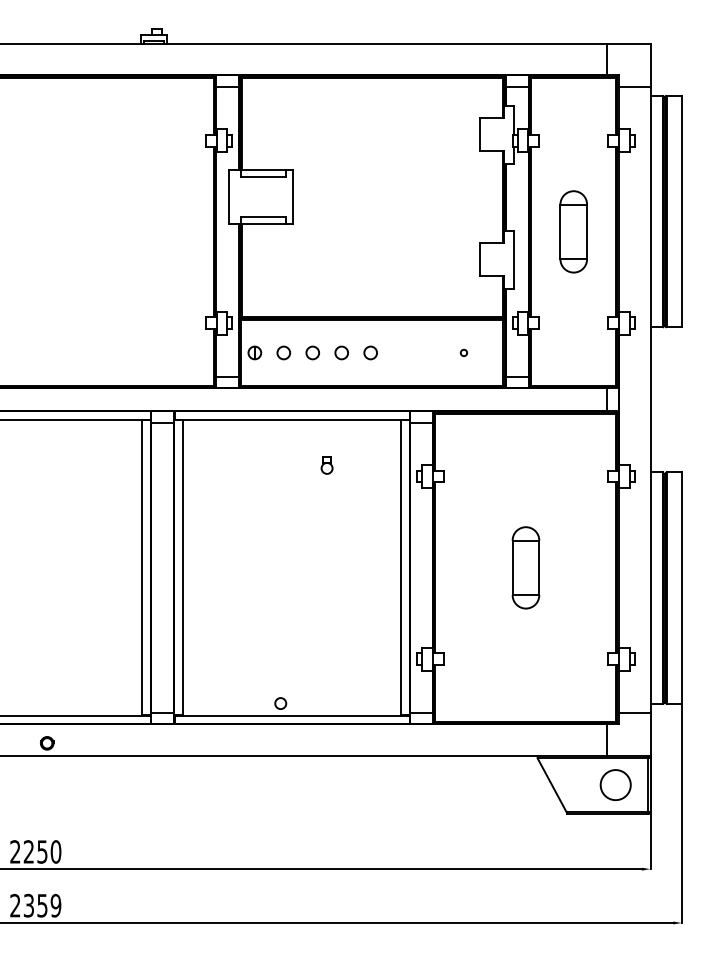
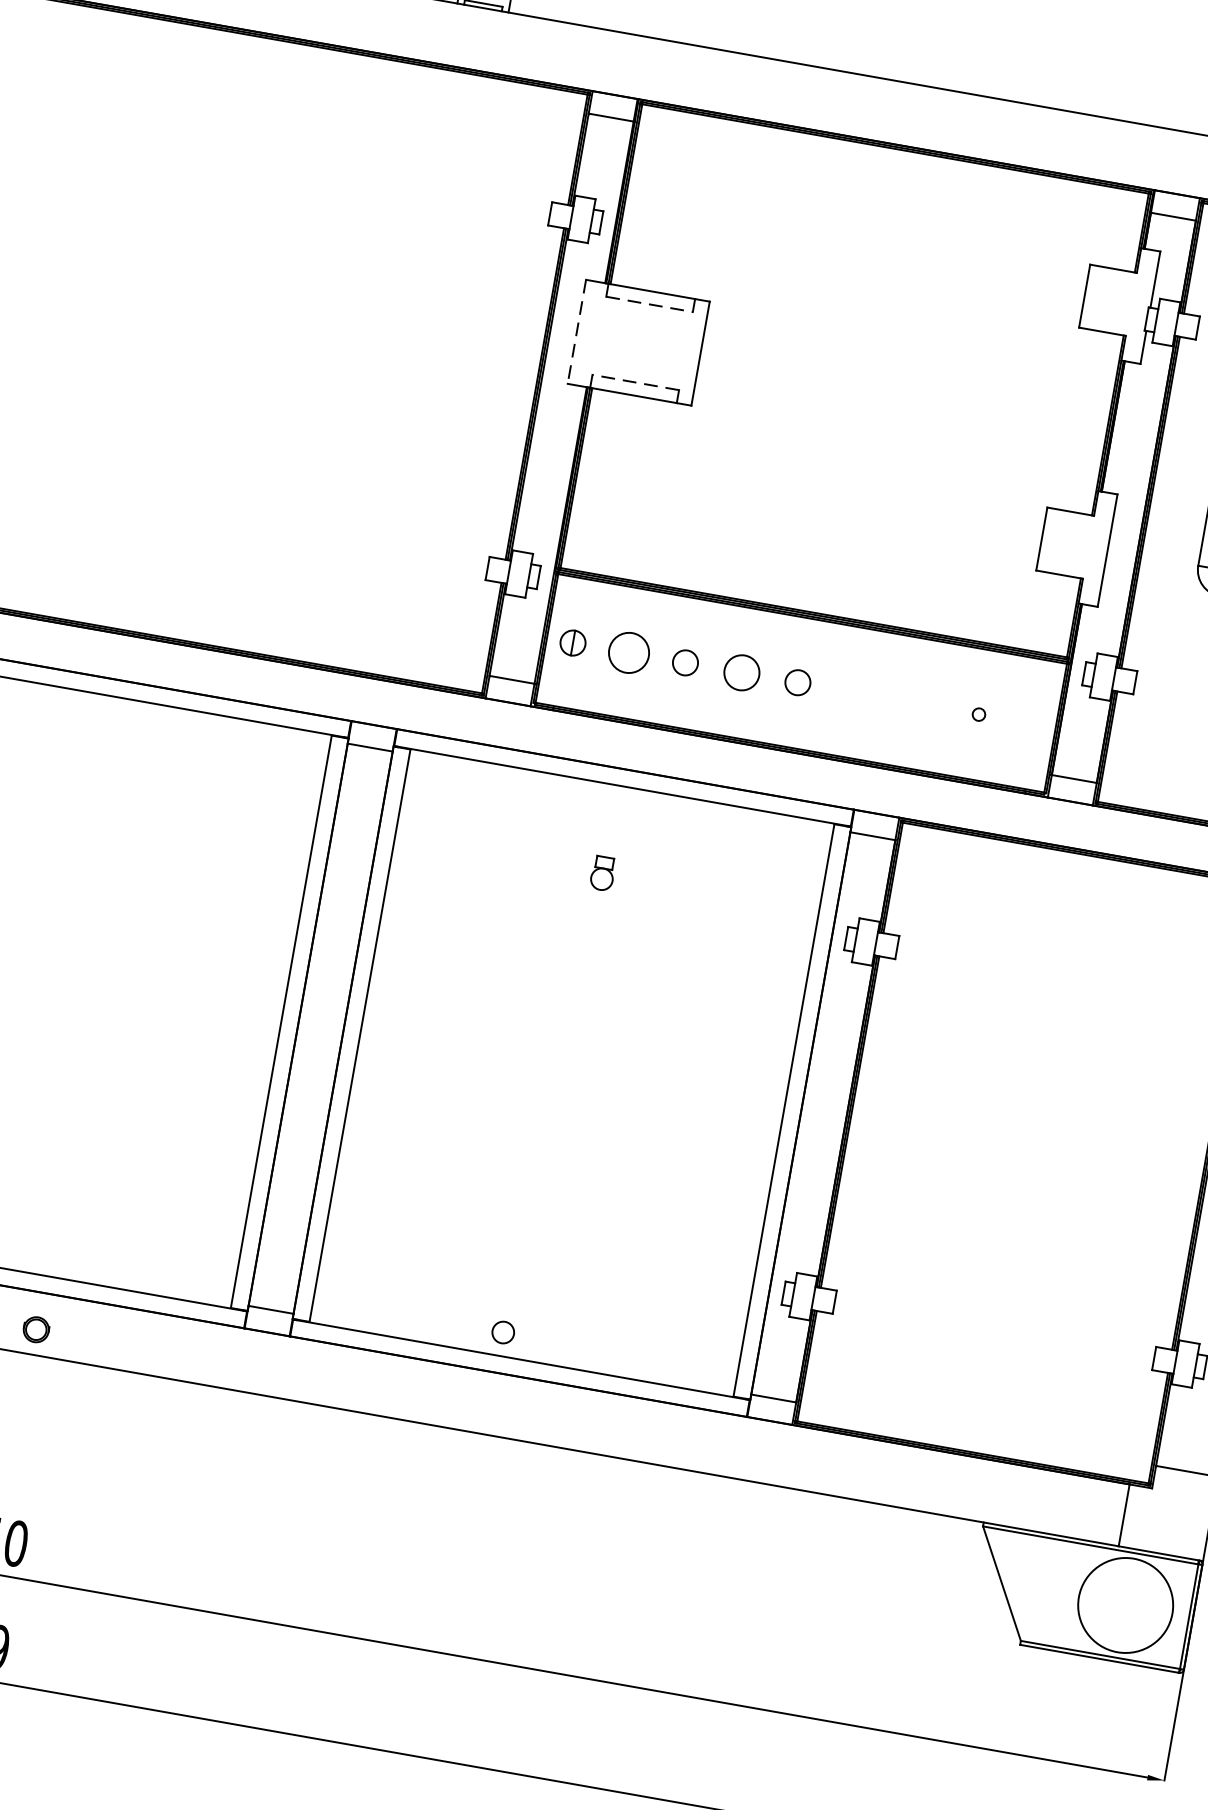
line: (263, 177) -> (649, 305), solid -> dashed
line: (229, 197) -> (577, 332), solid -> dashed
line: (262, 217) -> (634, 382), solid -> dashed
circle: (283, 352) -> (628, 651), size x1.6
circle: (341, 352) -> (741, 671), size x1.4
part: (326, 465) -> (601, 873), moved
part: (525, 567) -> (1024, 1152), removed
circle: (615, 785) -> (1125, 1606), size x1.6

